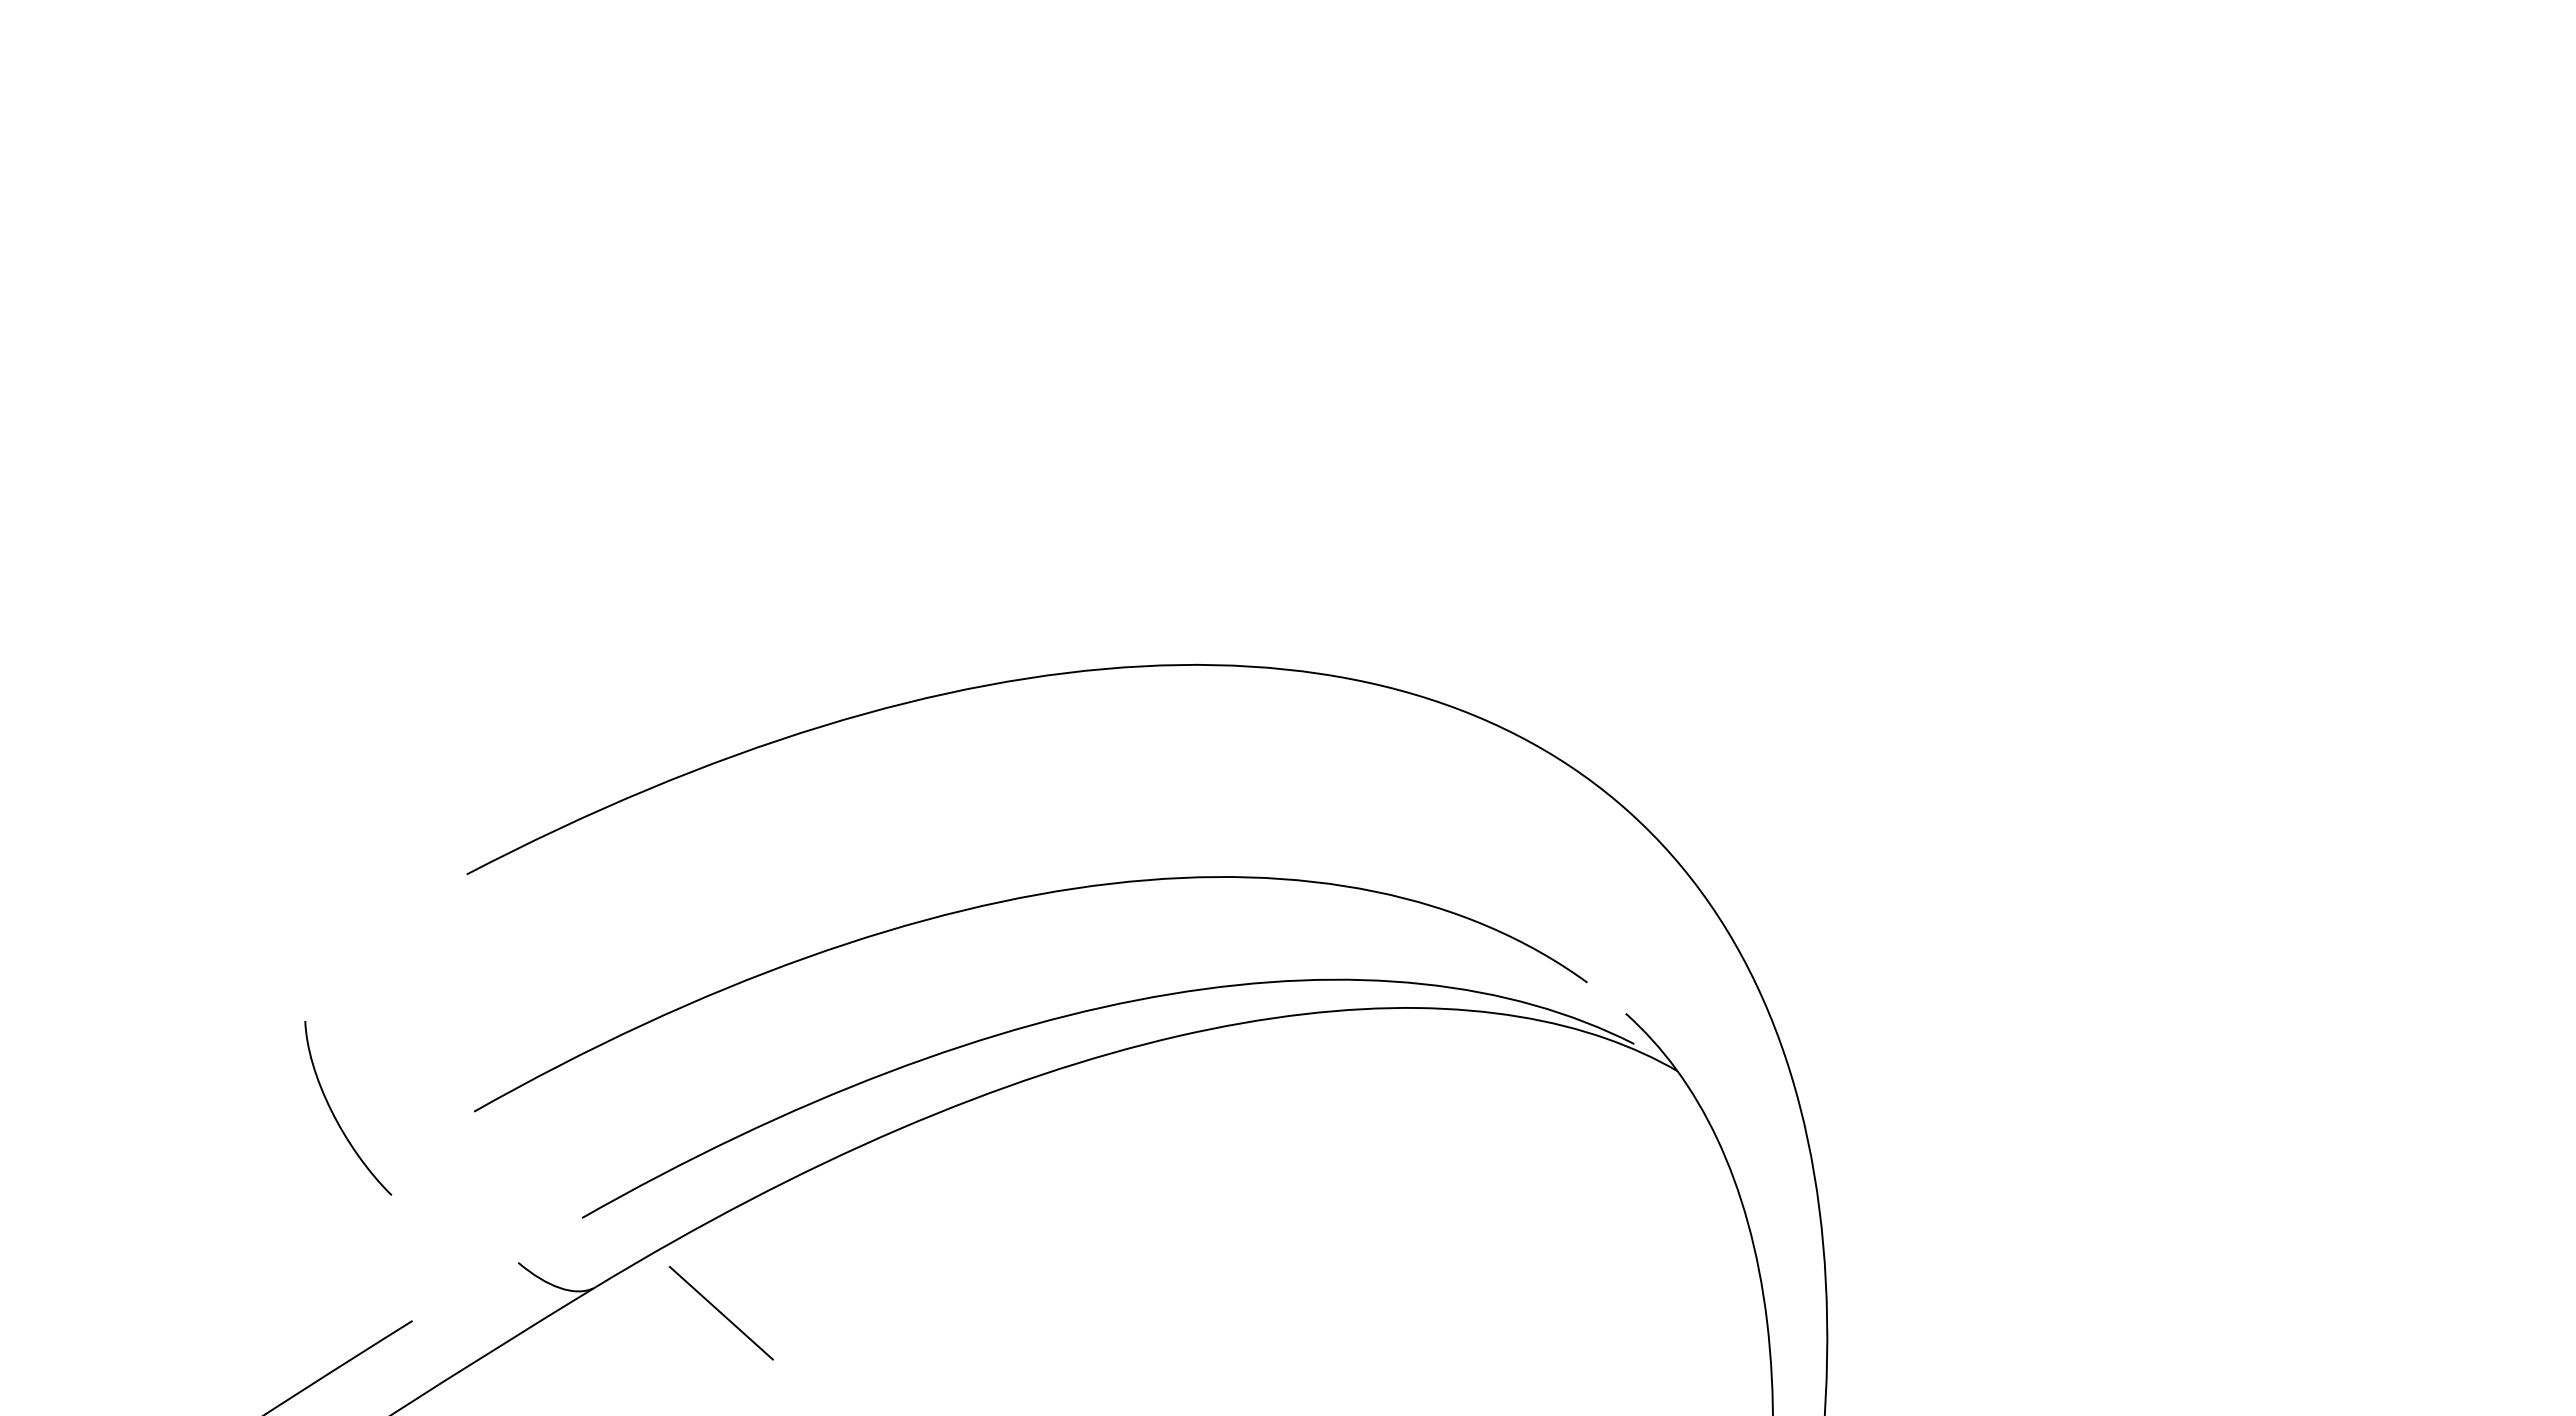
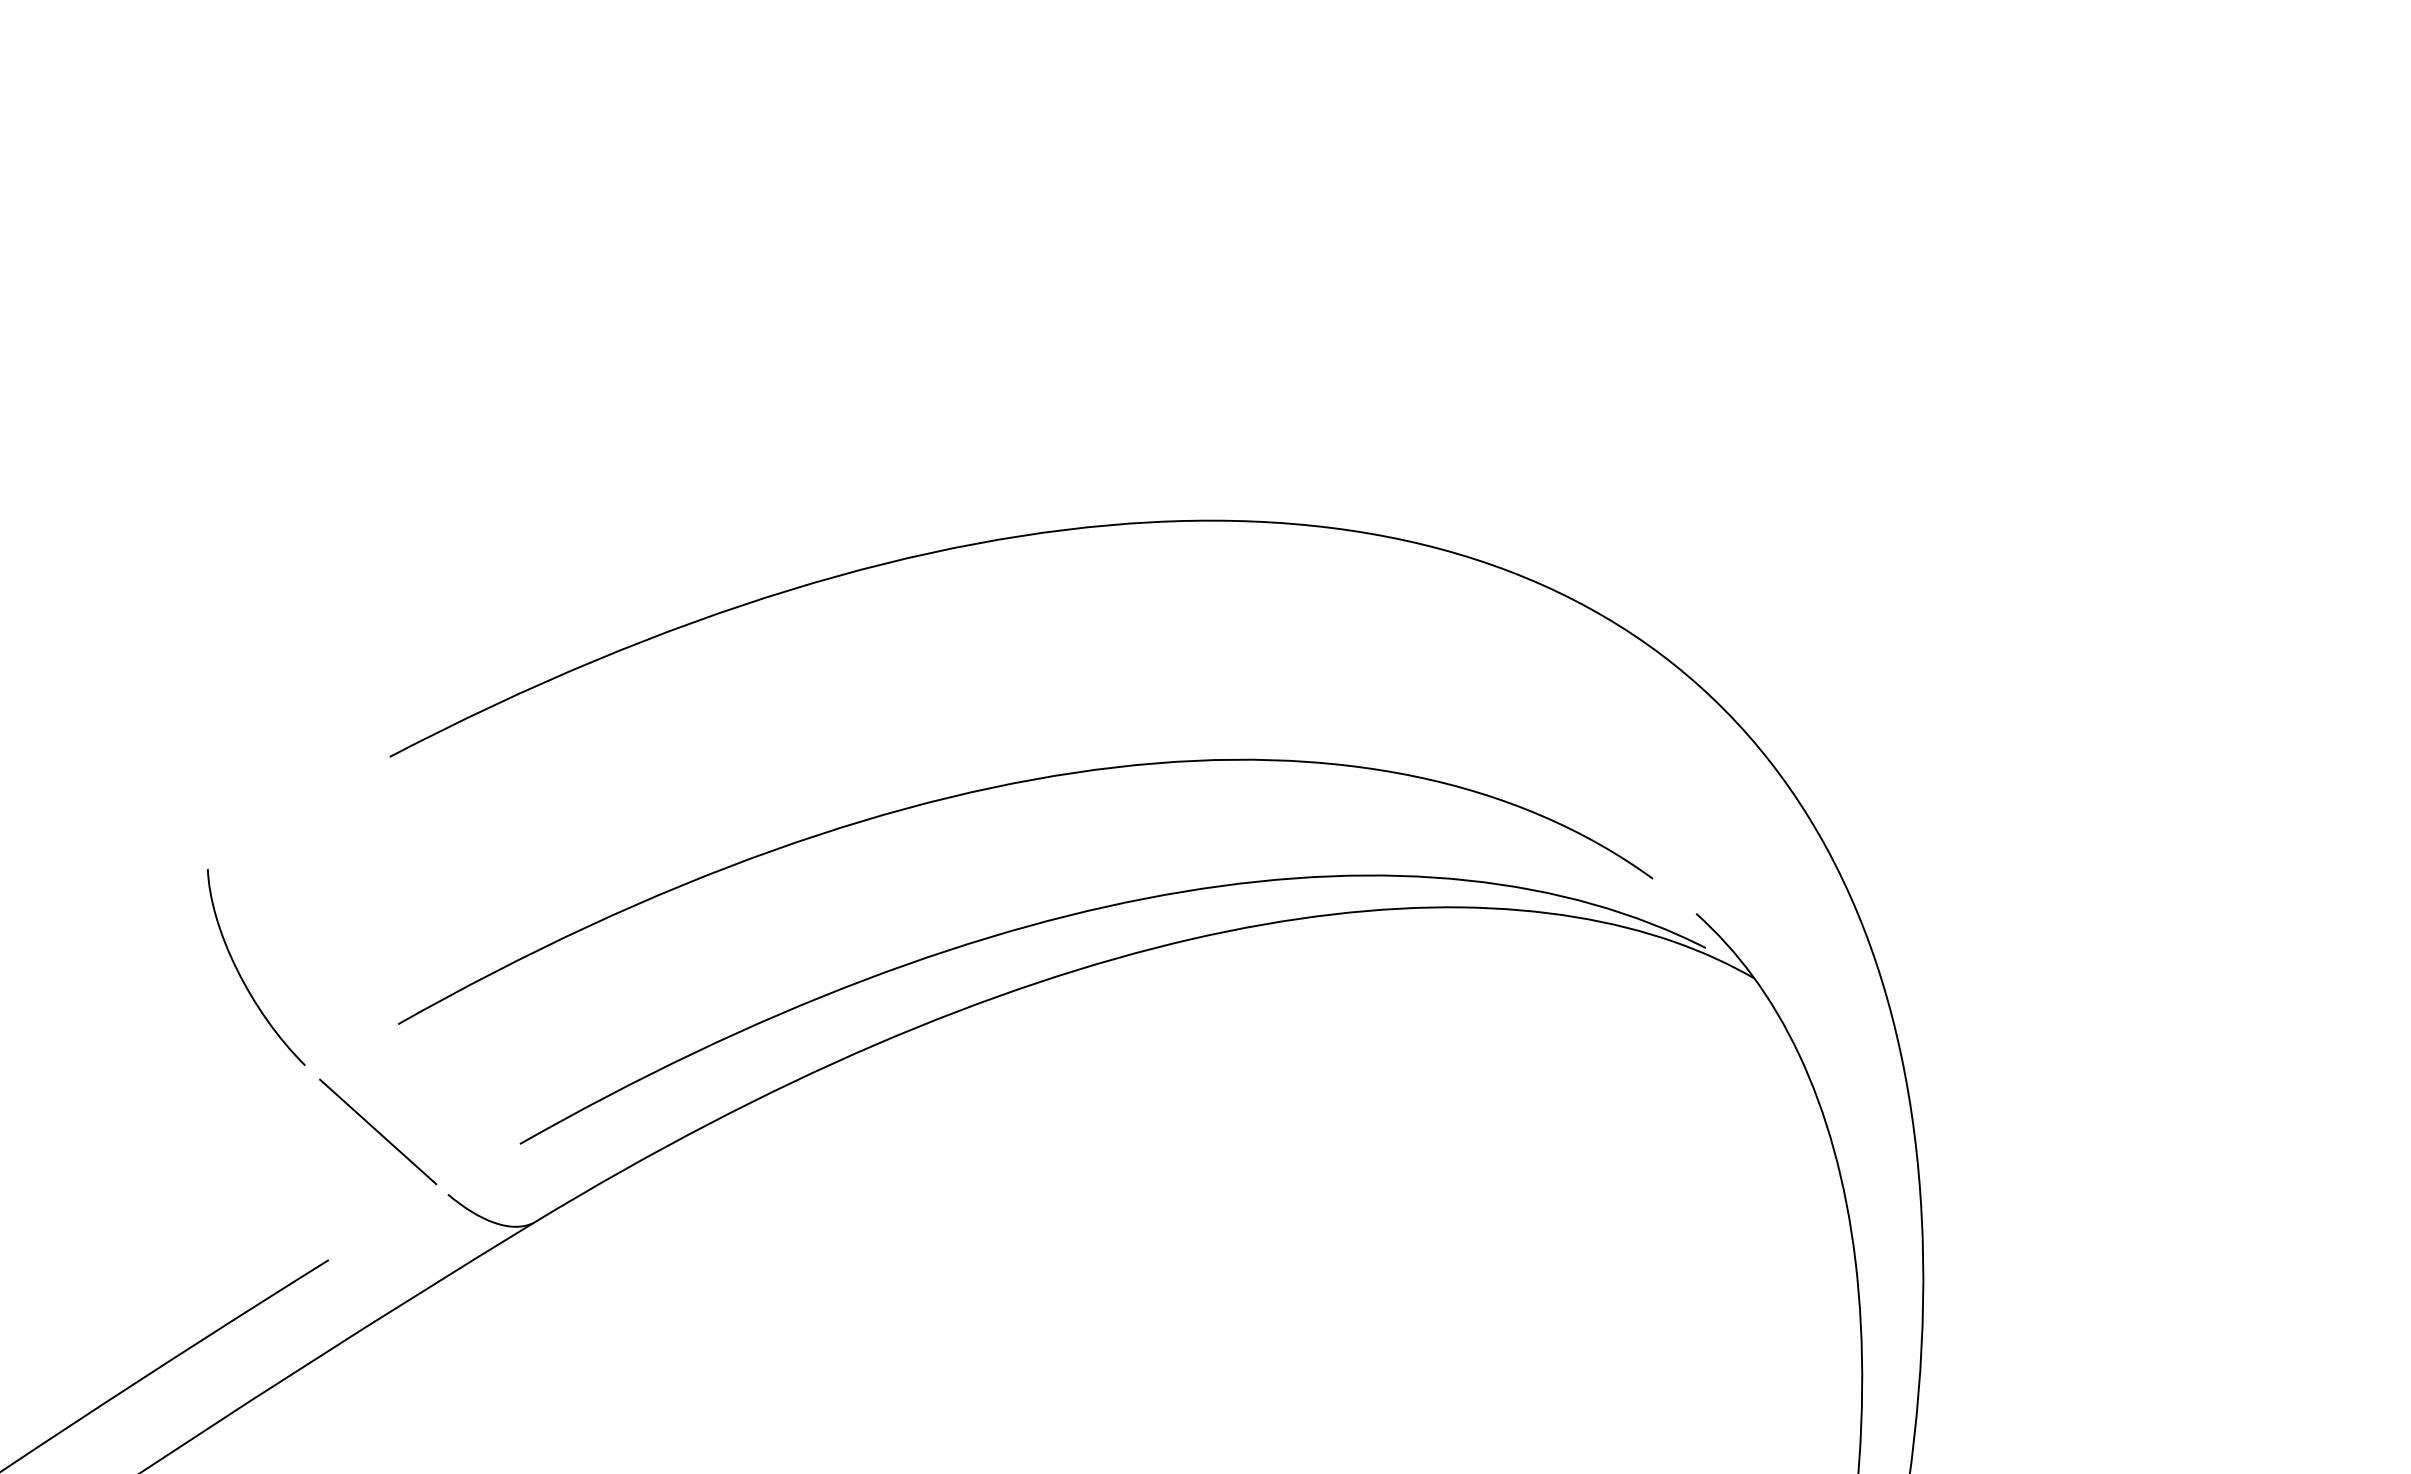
curve: (334, 1114) -> (240, 974), moved
line: (721, 1312) -> (378, 1131), moved

